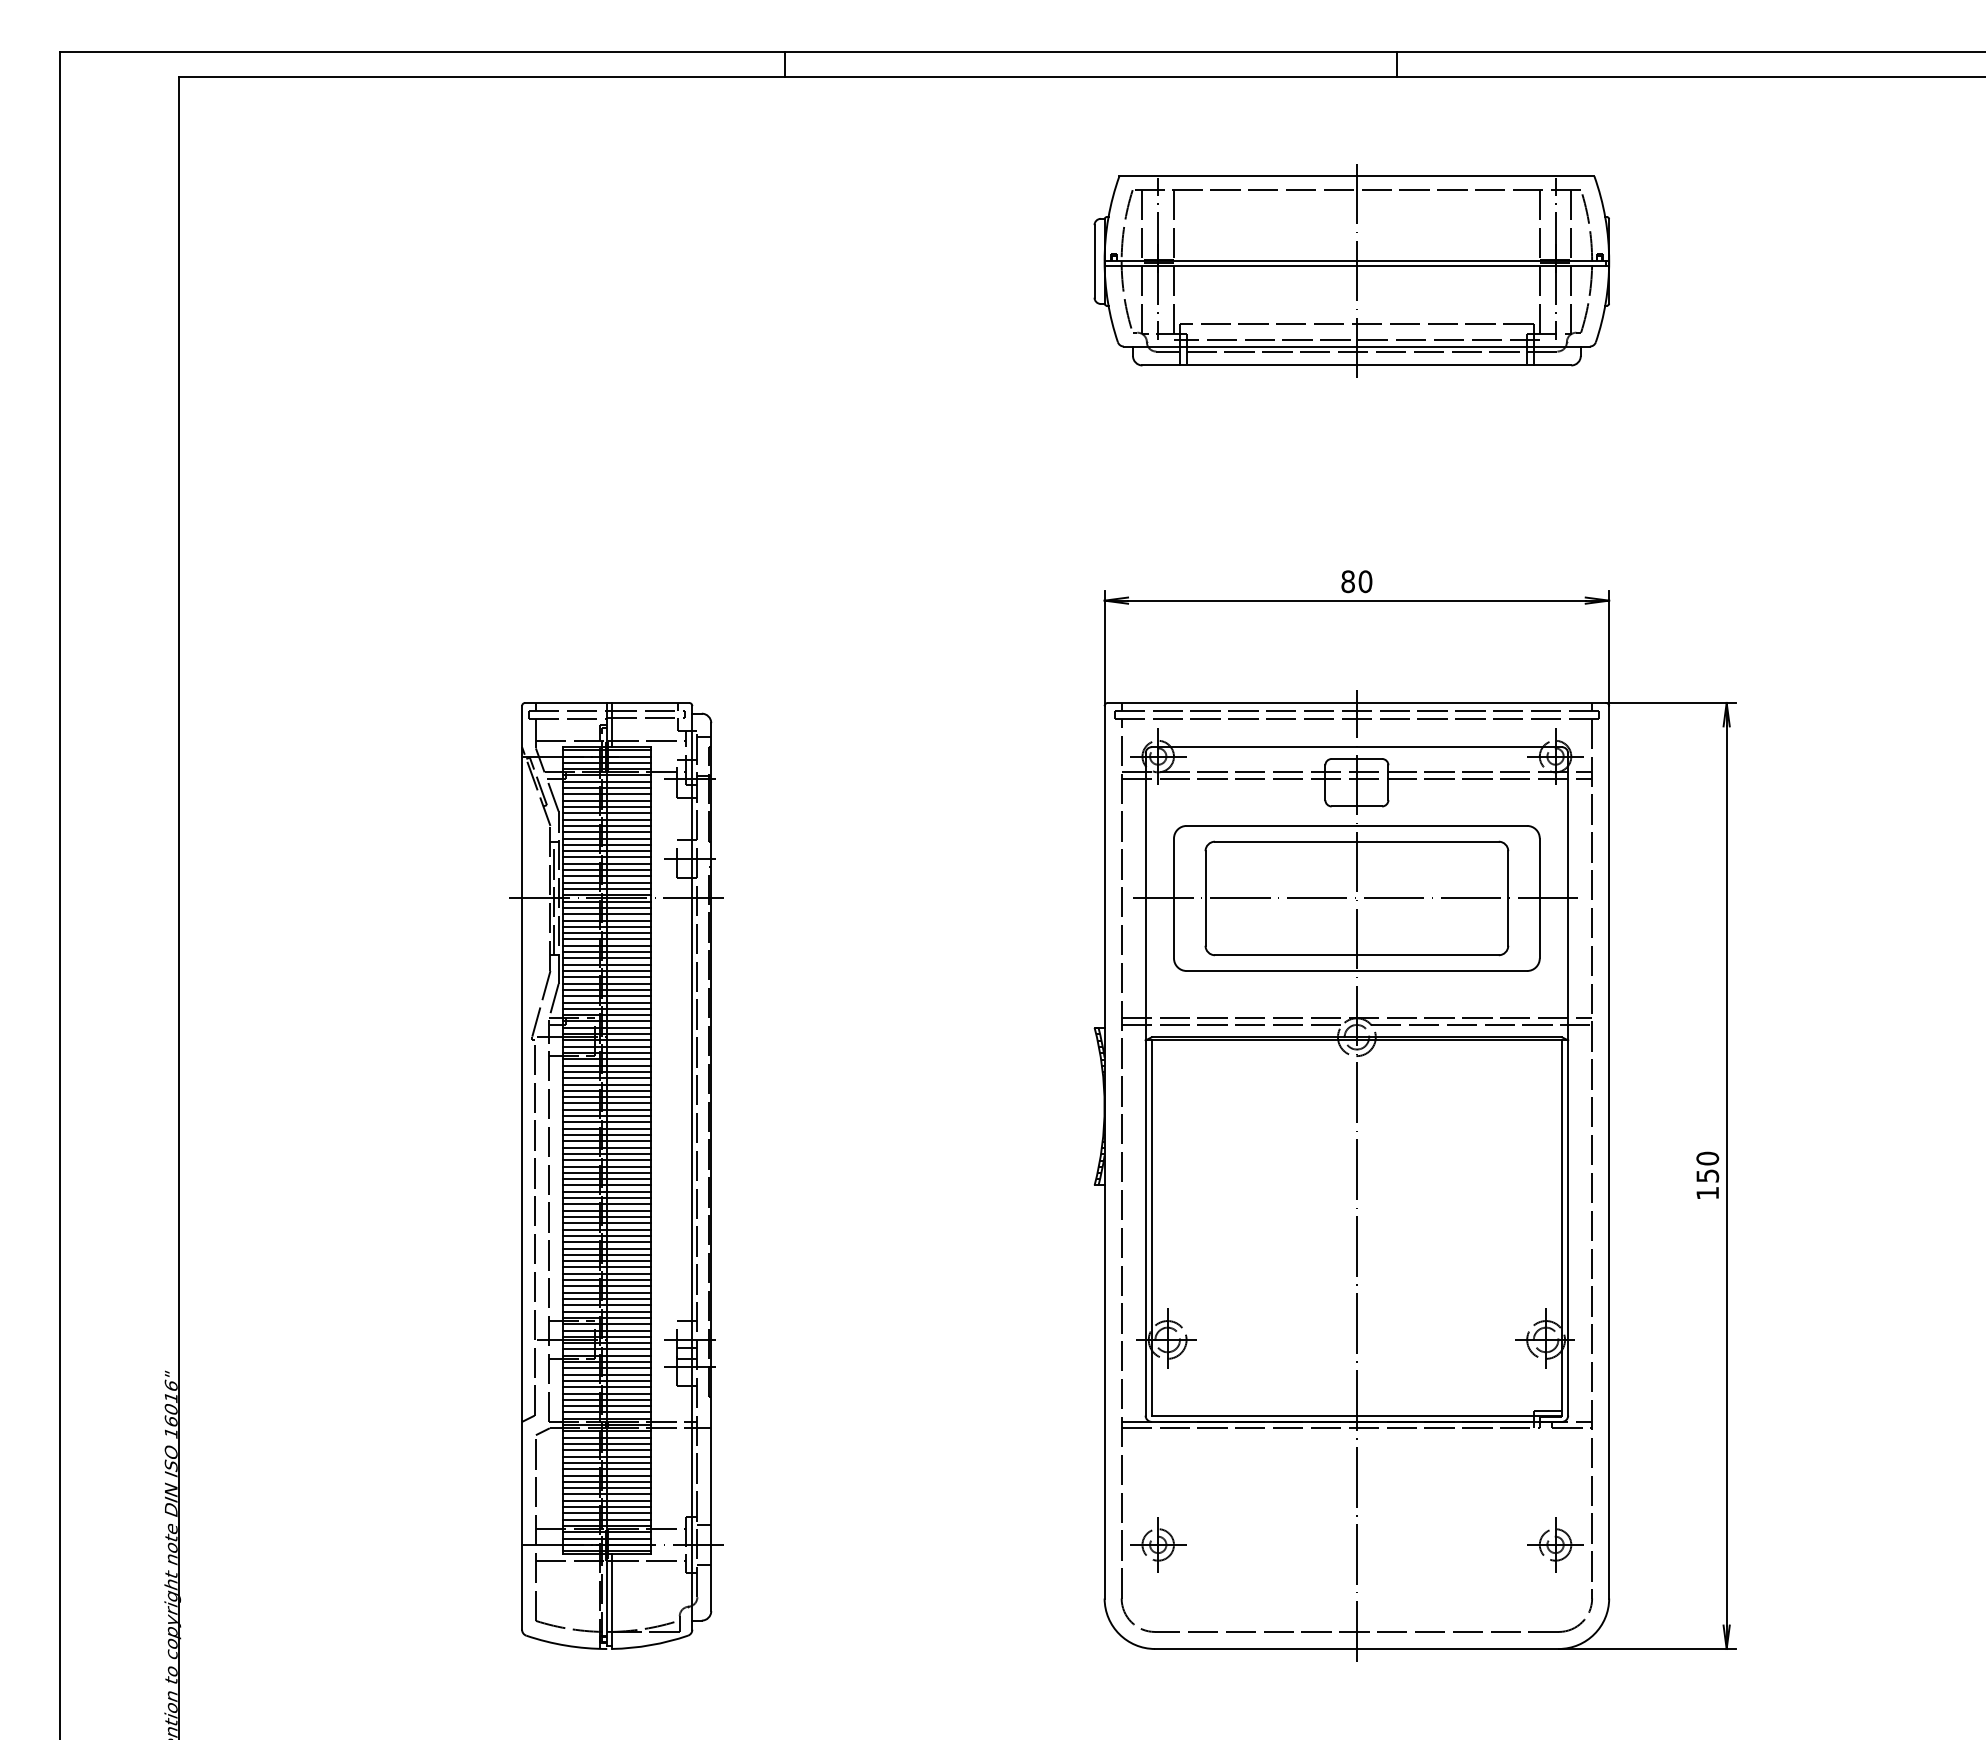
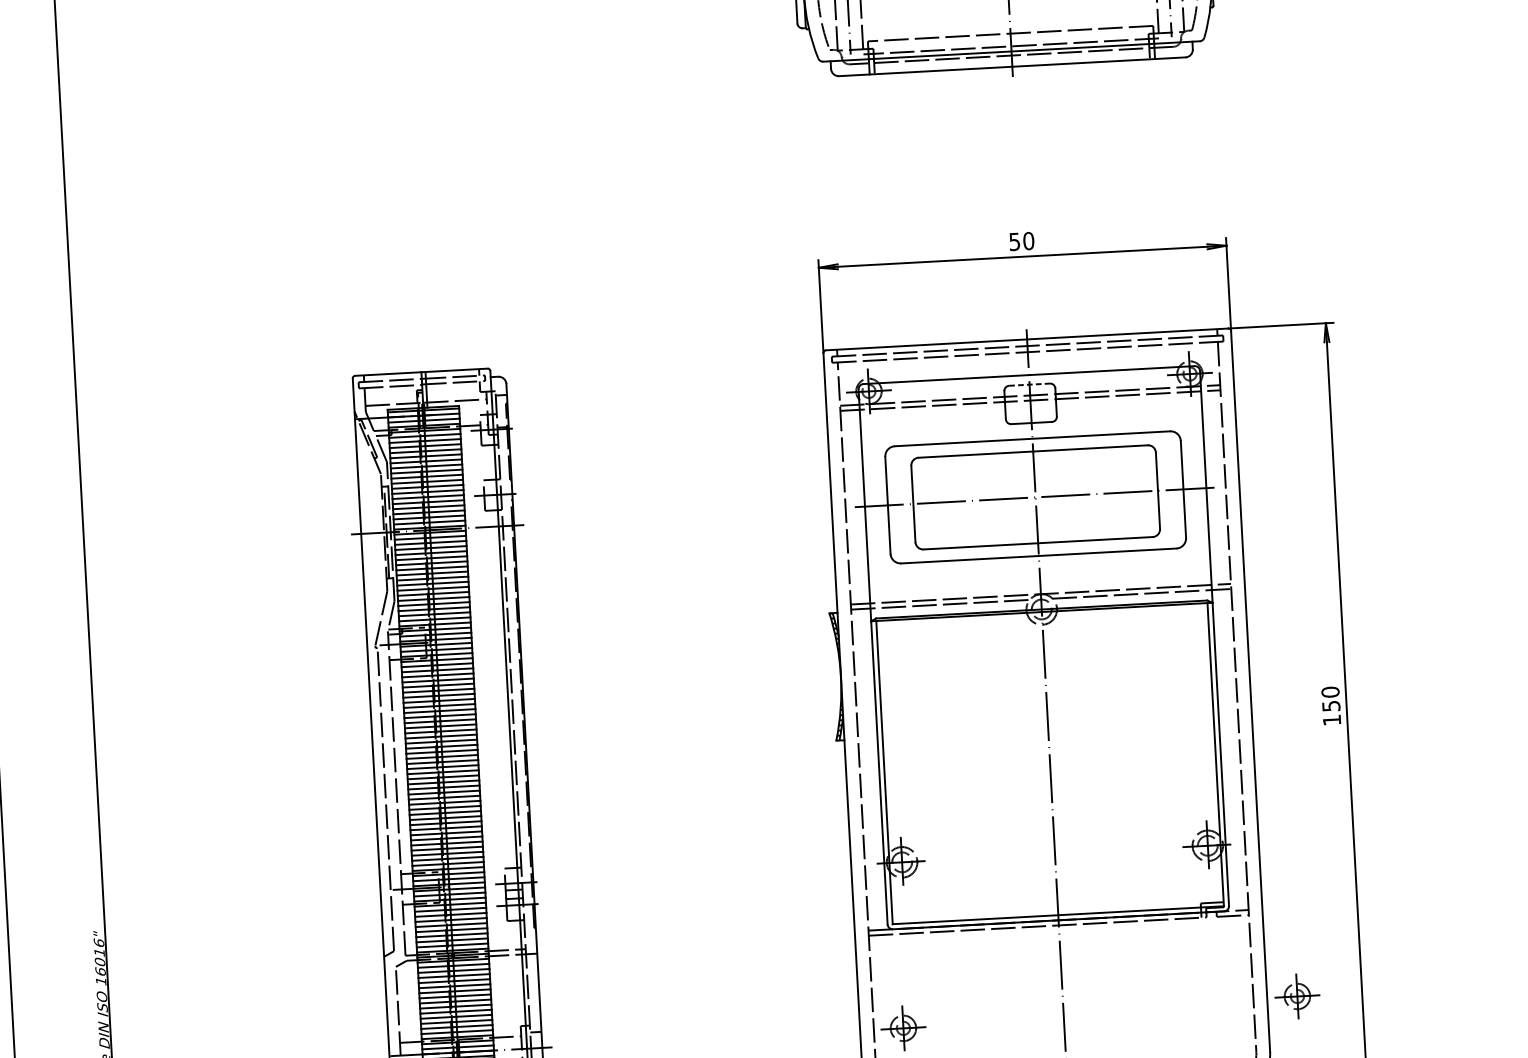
text: (1347, 581) -> (1014, 241), 80 -> 50
line: (1357, 758) -> (1030, 384), solid -> dashed
part: (1555, 1544) -> (1297, 996), moved

